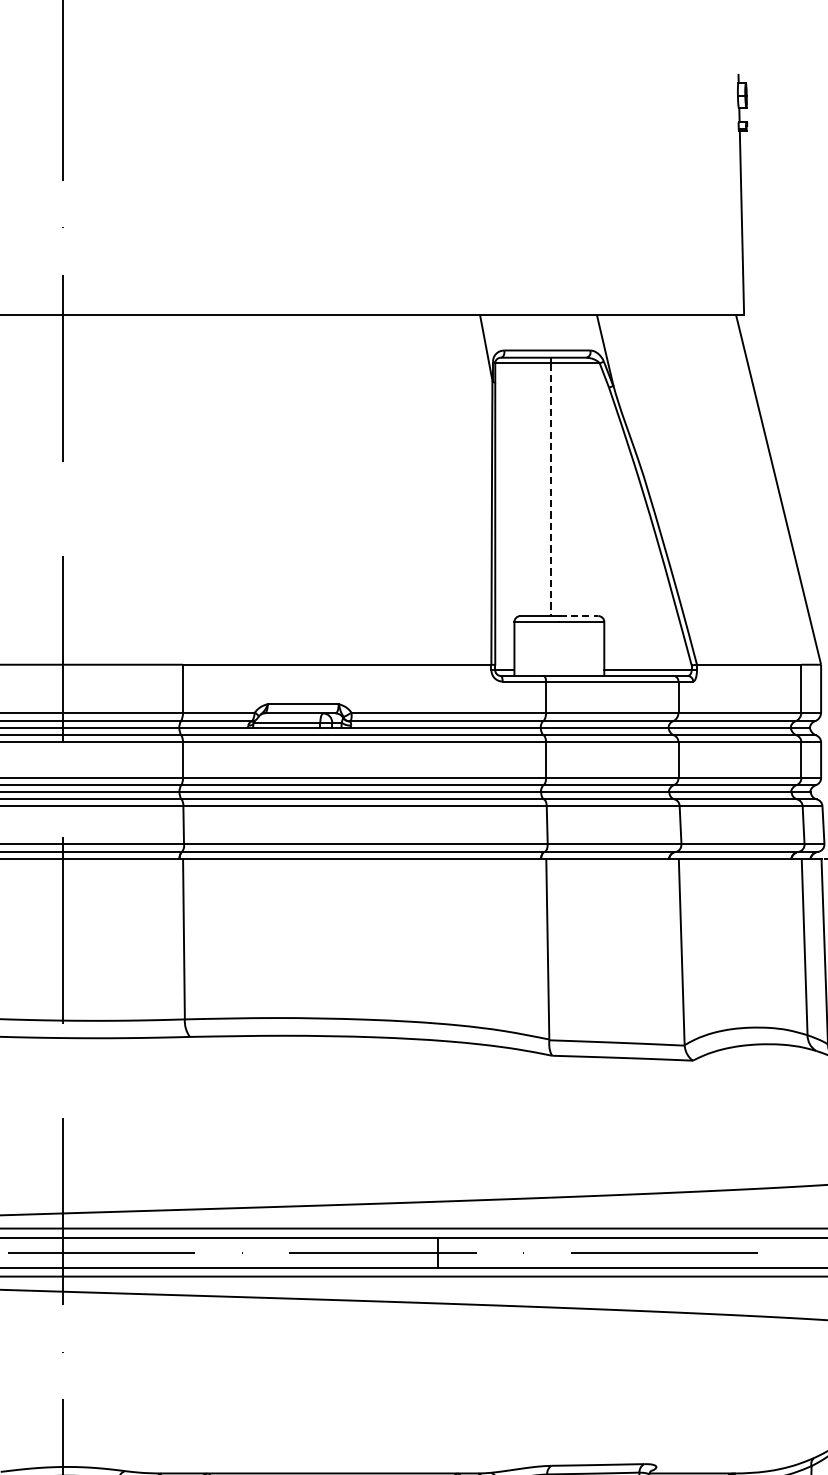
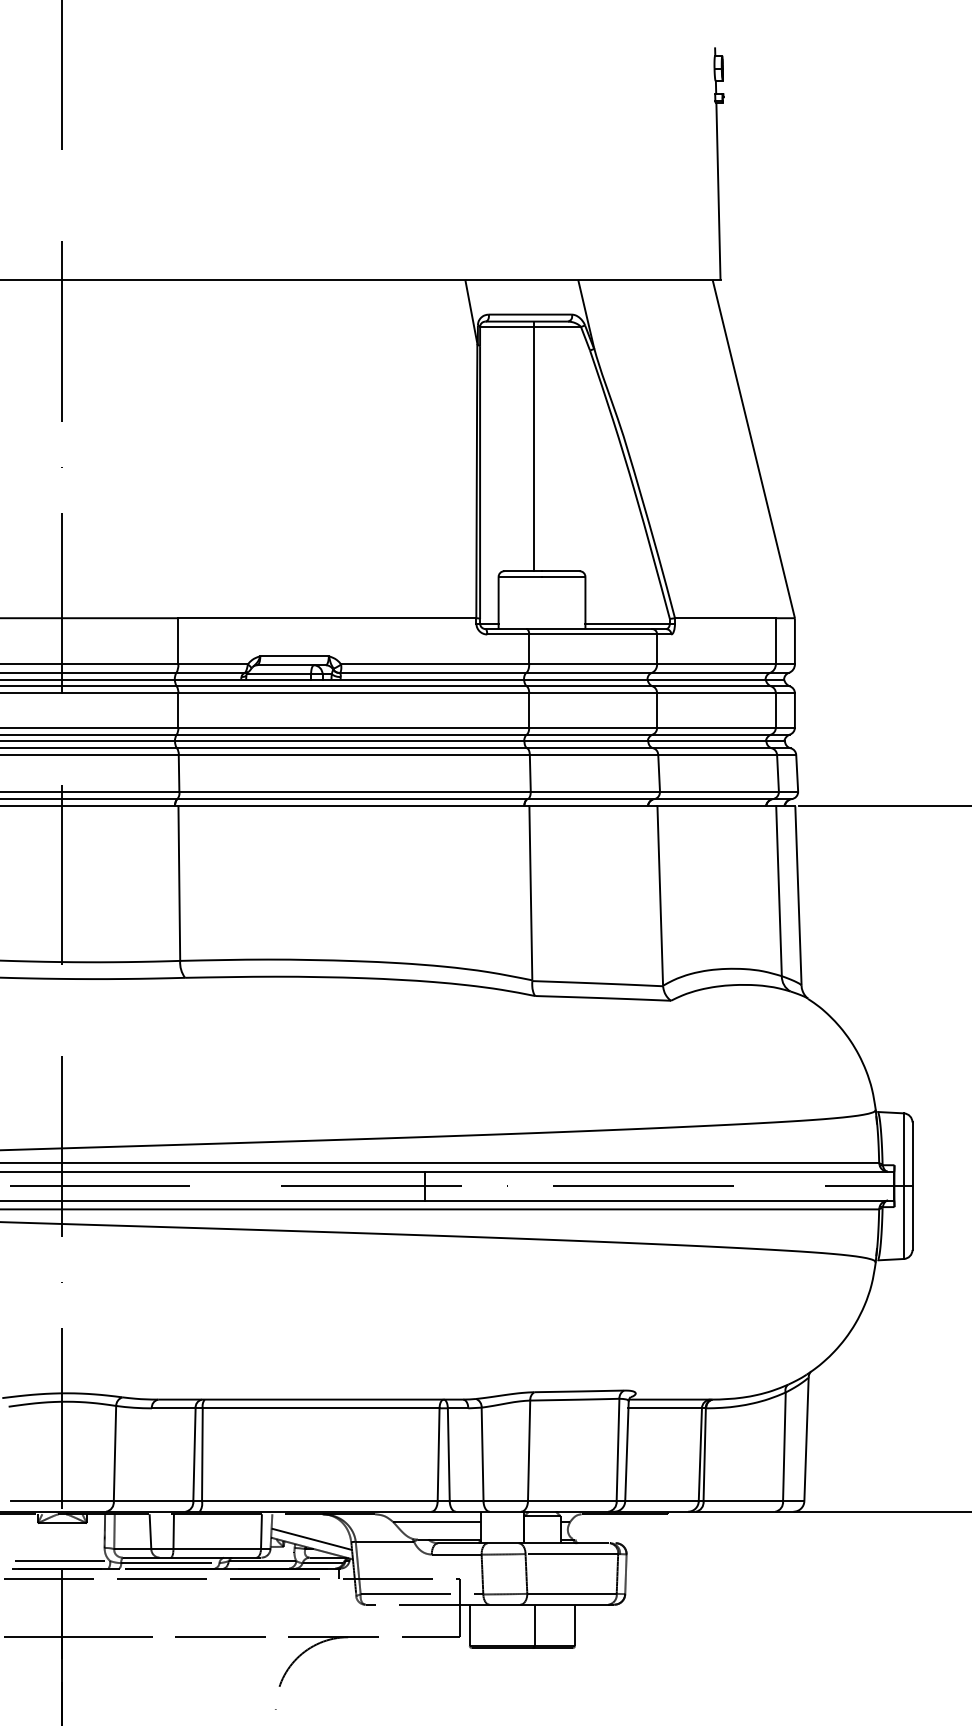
line: (551, 490) -> (534, 449), dashed -> solid
line: (578, 616) -> (560, 571), dashed -> solid

